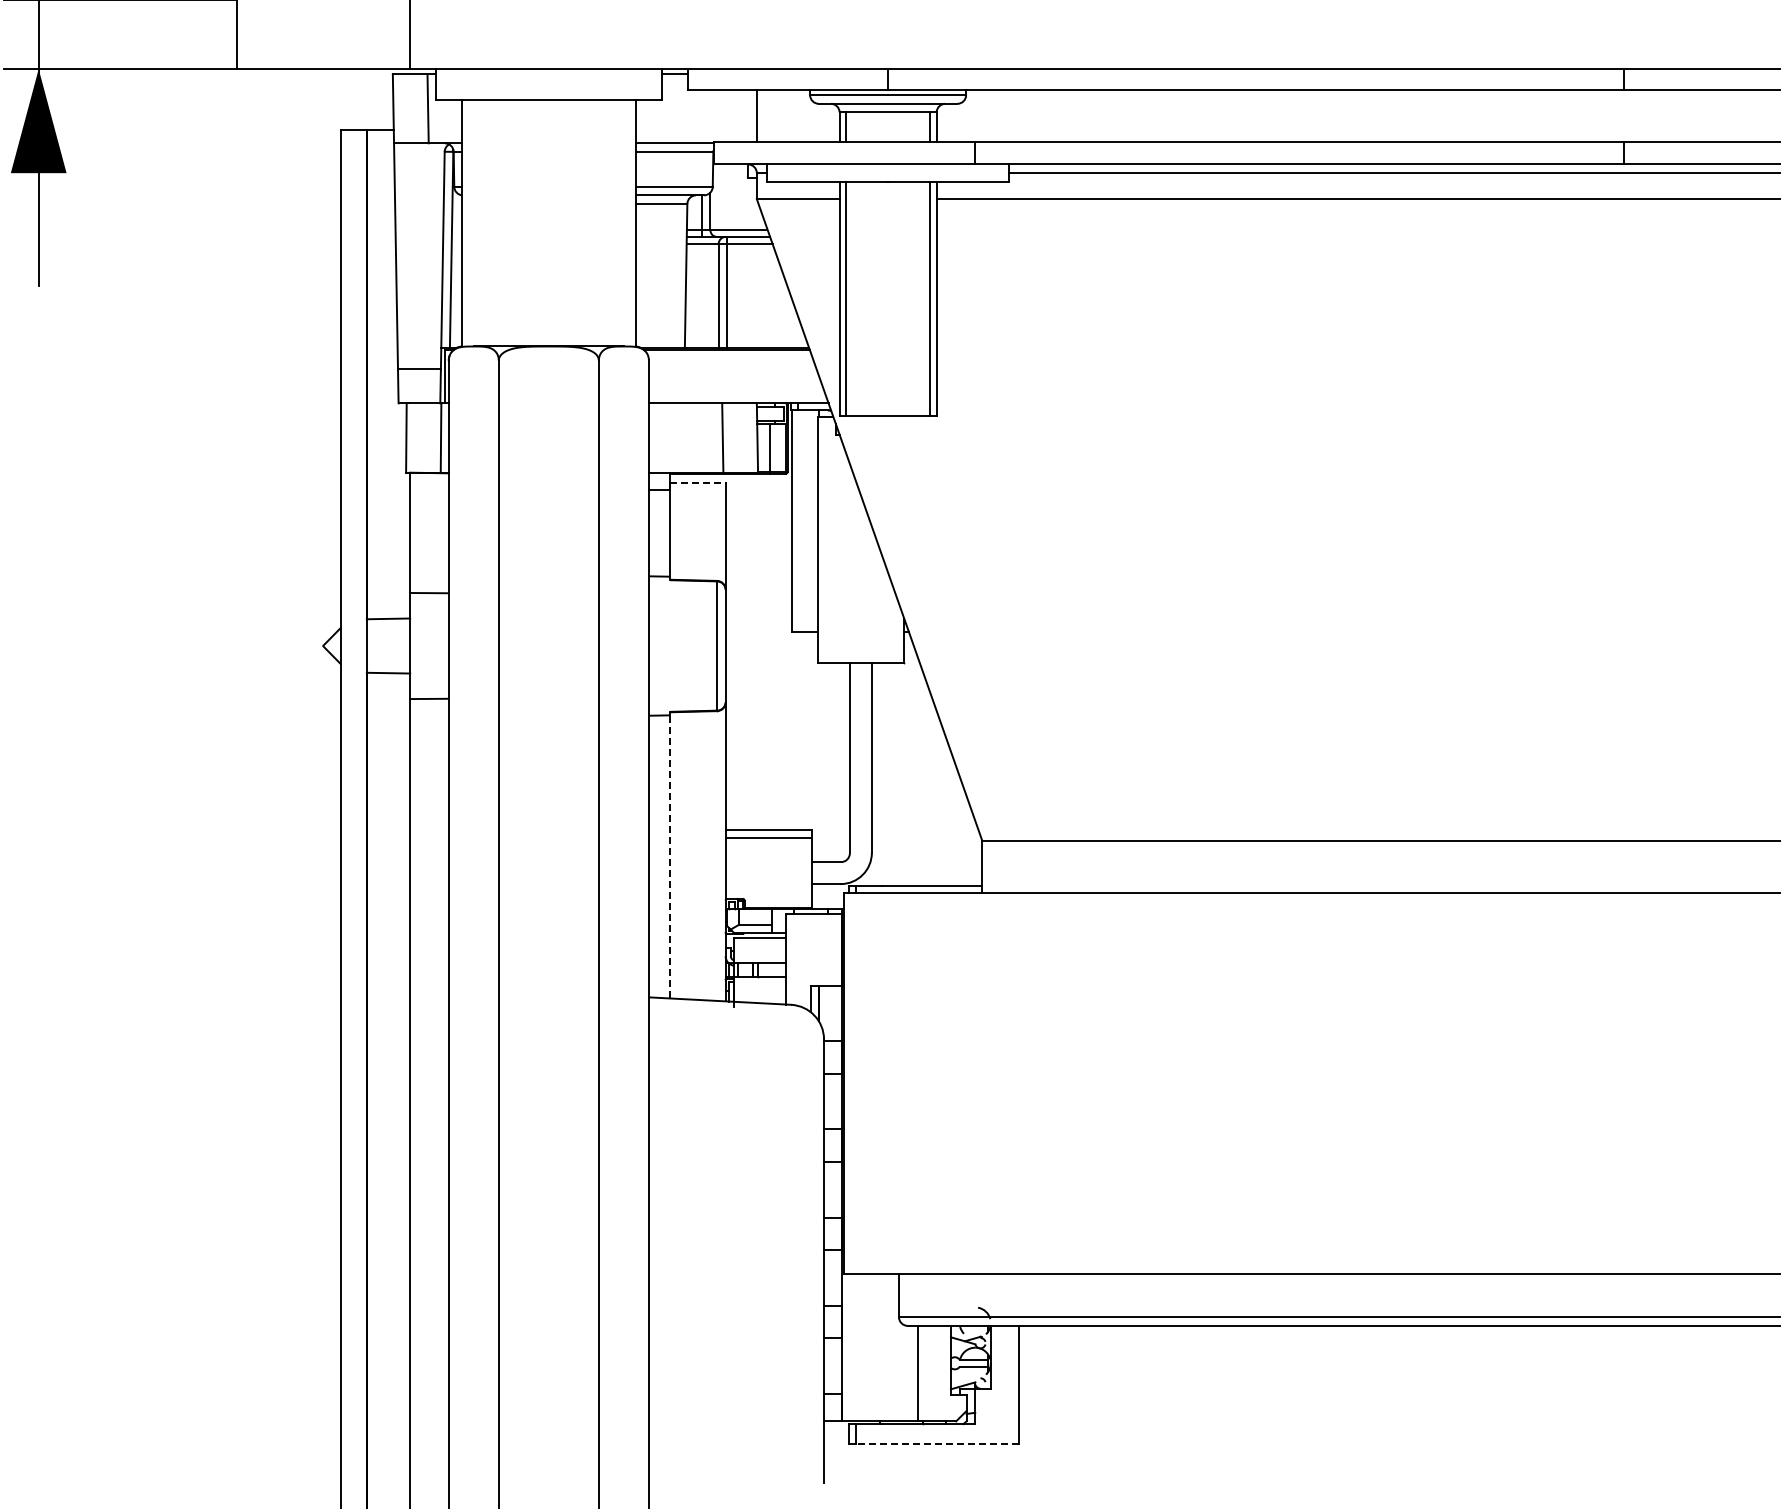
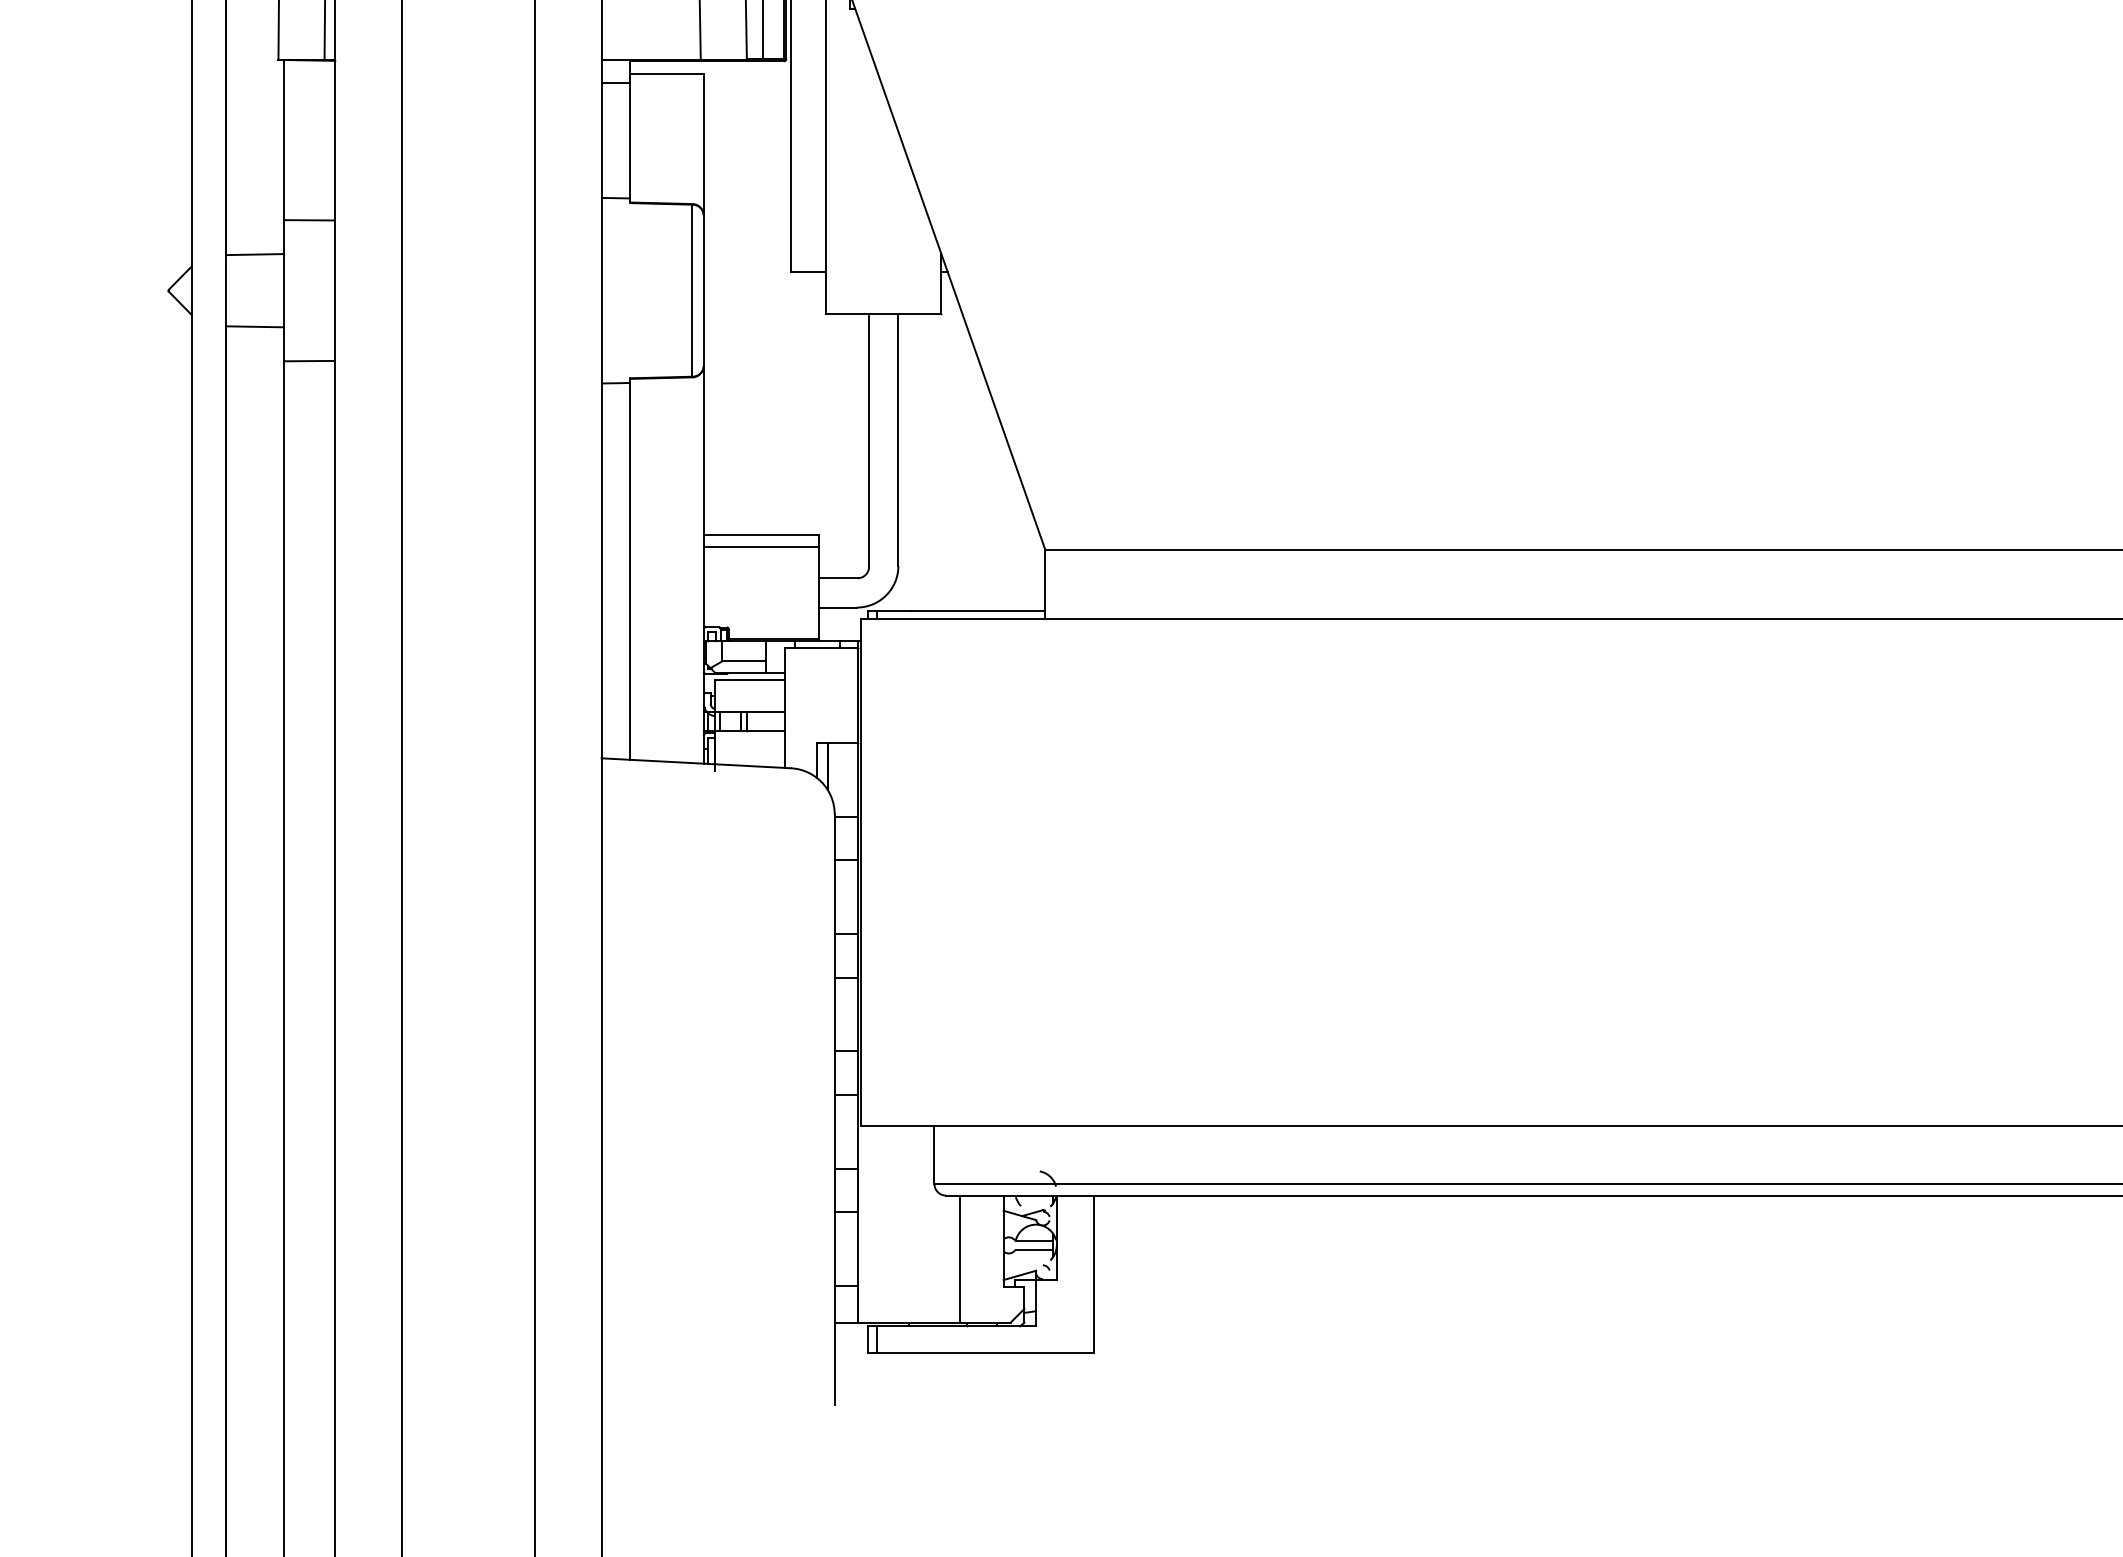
line: (697, 483) -> (666, 74), dashed -> solid
line: (669, 856) -> (629, 570), dashed -> solid
line: (936, 1443) -> (984, 1352), dashed -> solid

